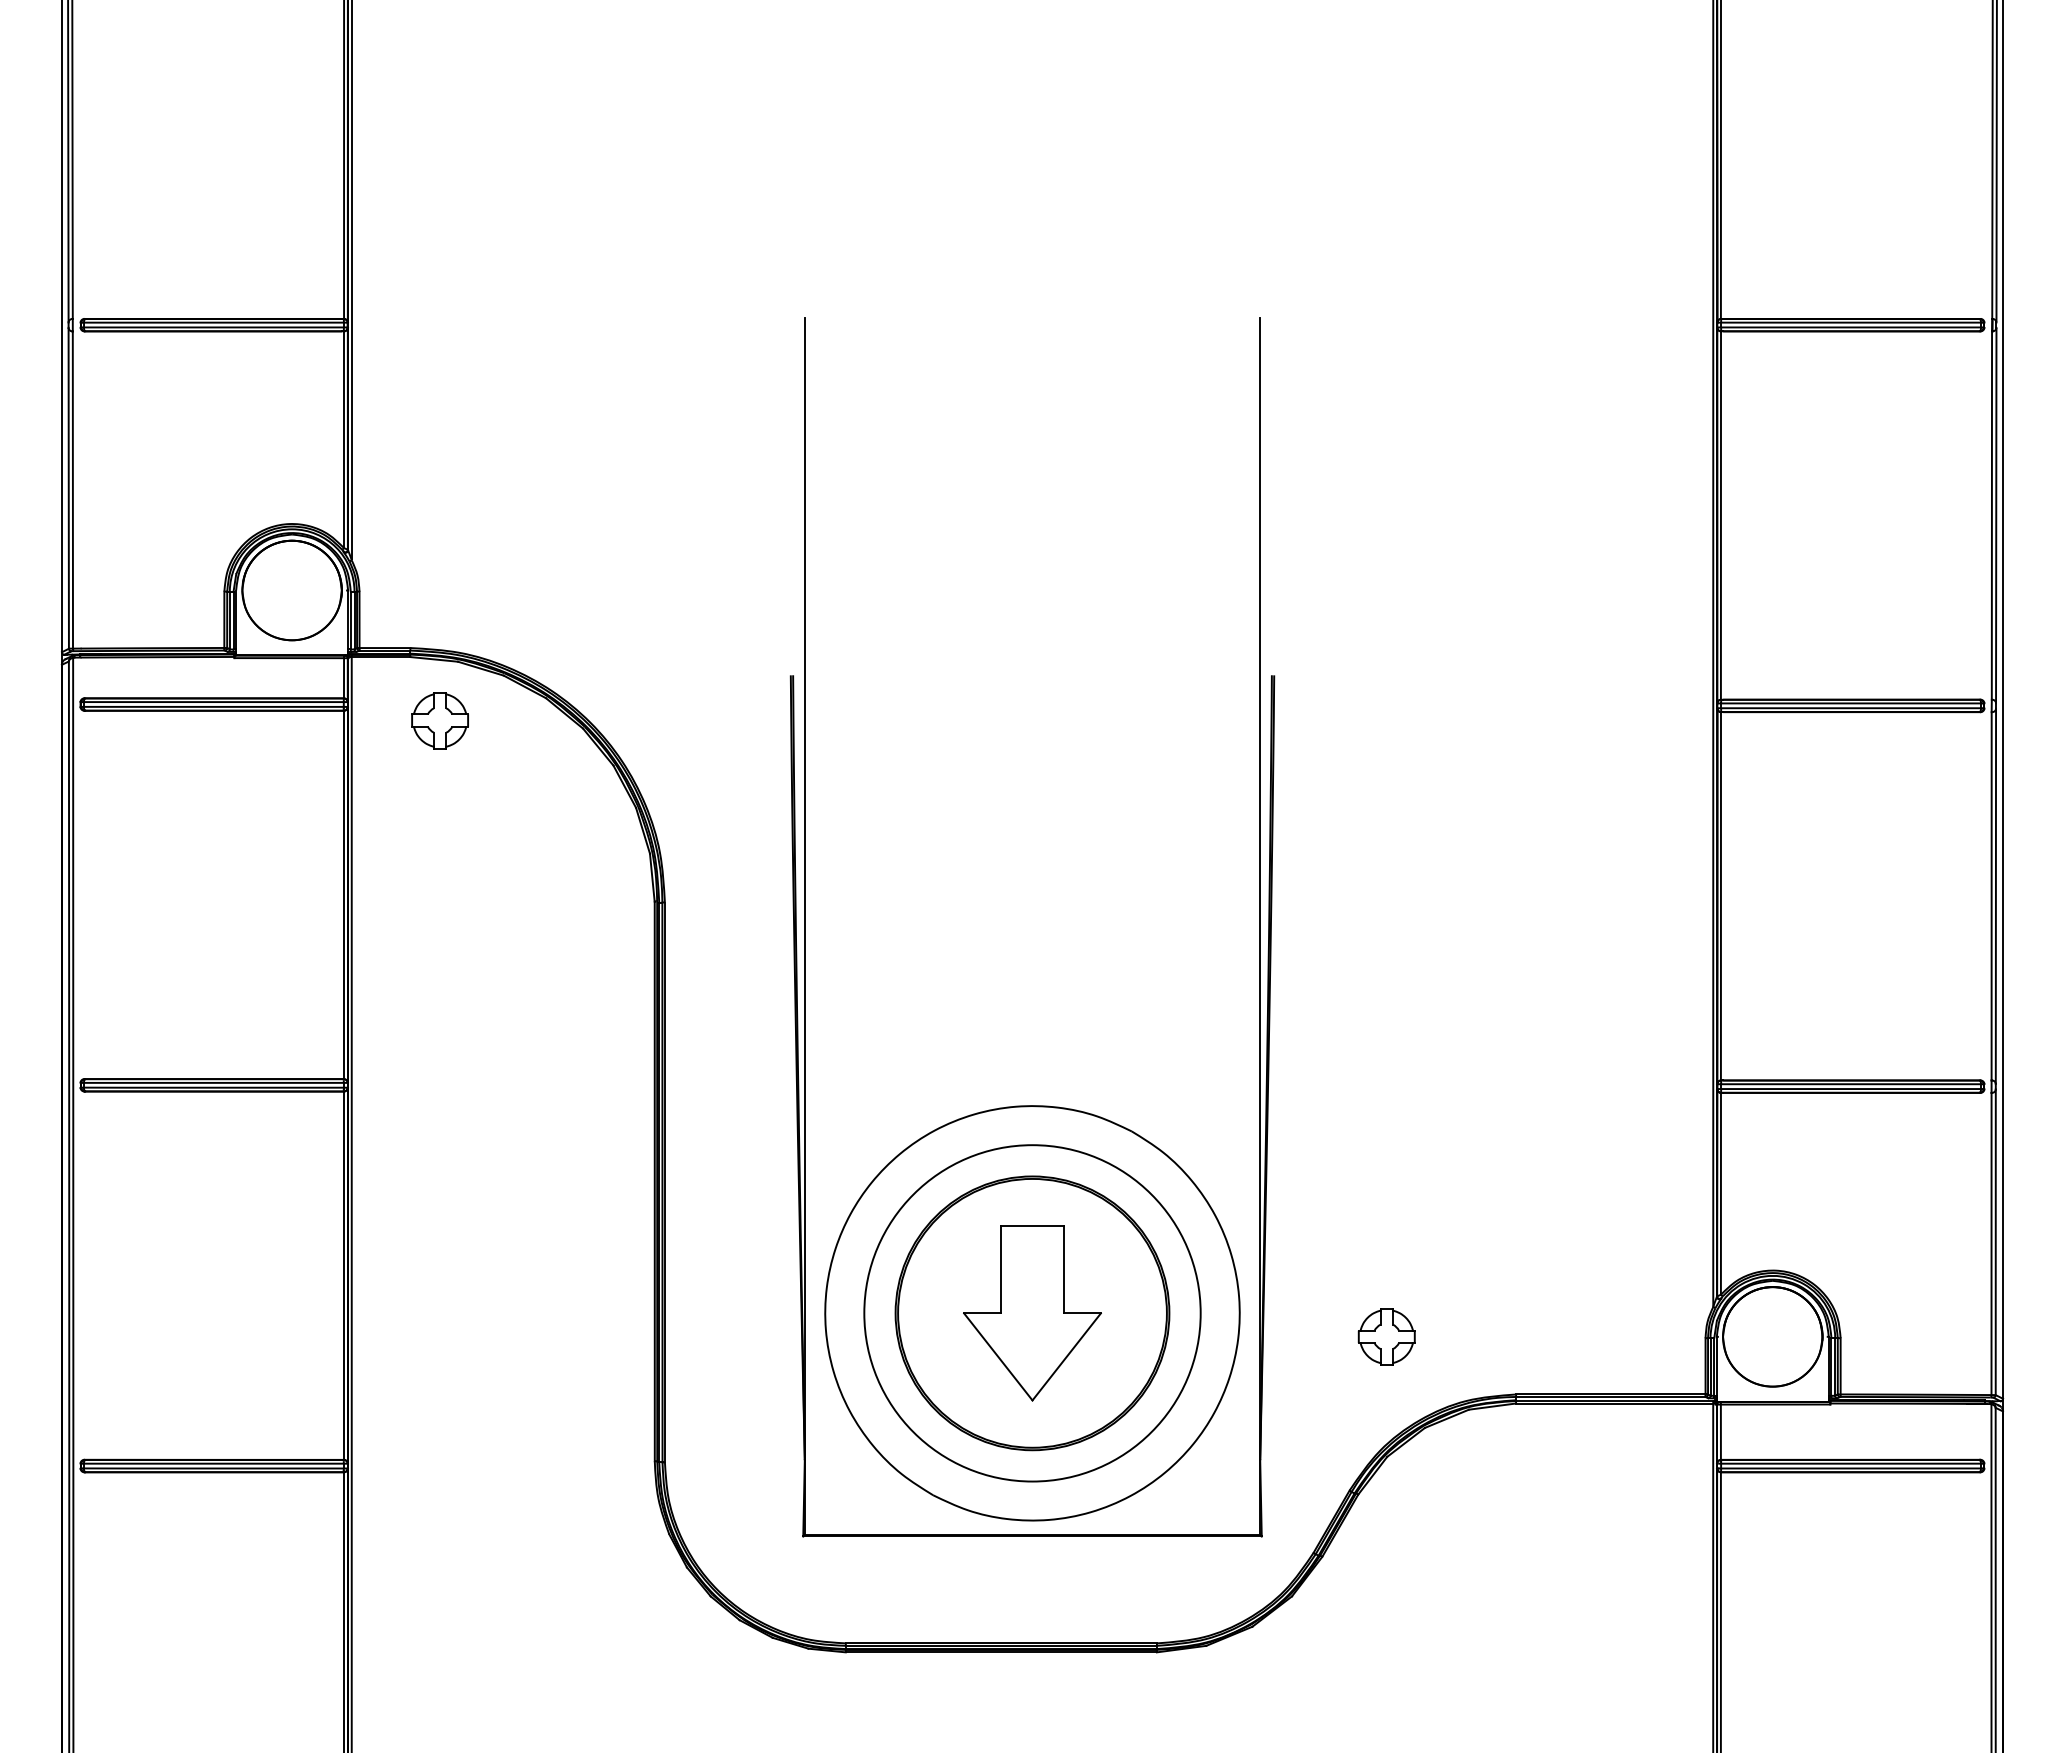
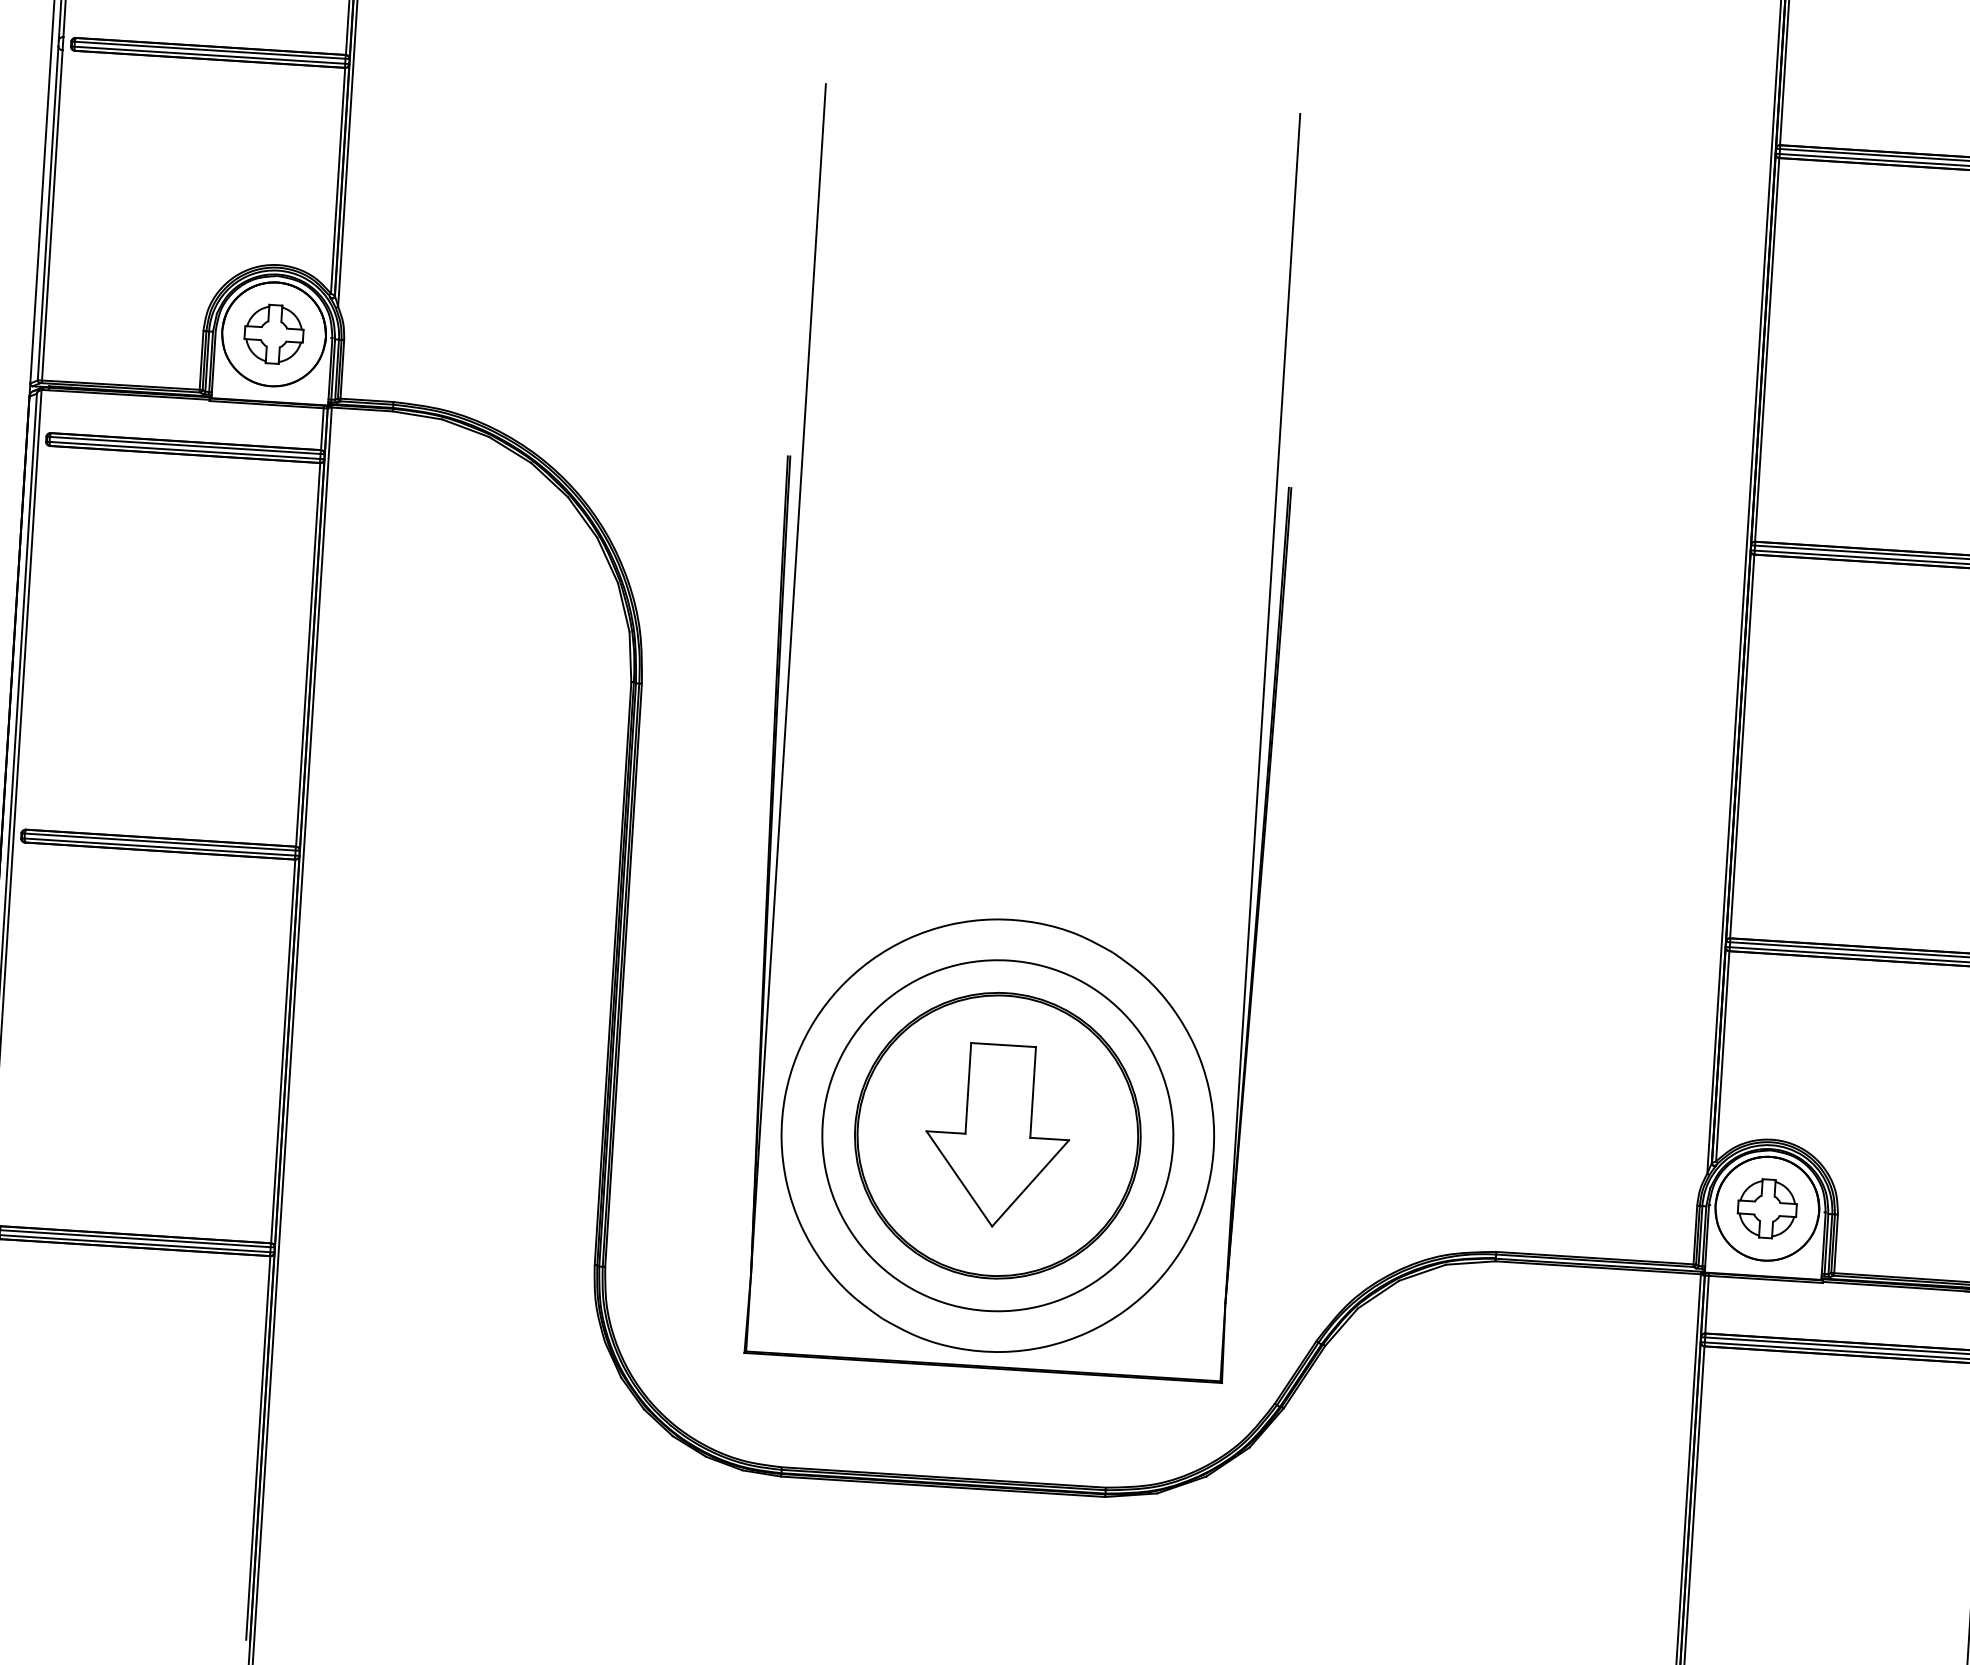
part: (439, 720) -> (273, 334), moved
part: (1386, 1336) -> (1767, 1208), moved

